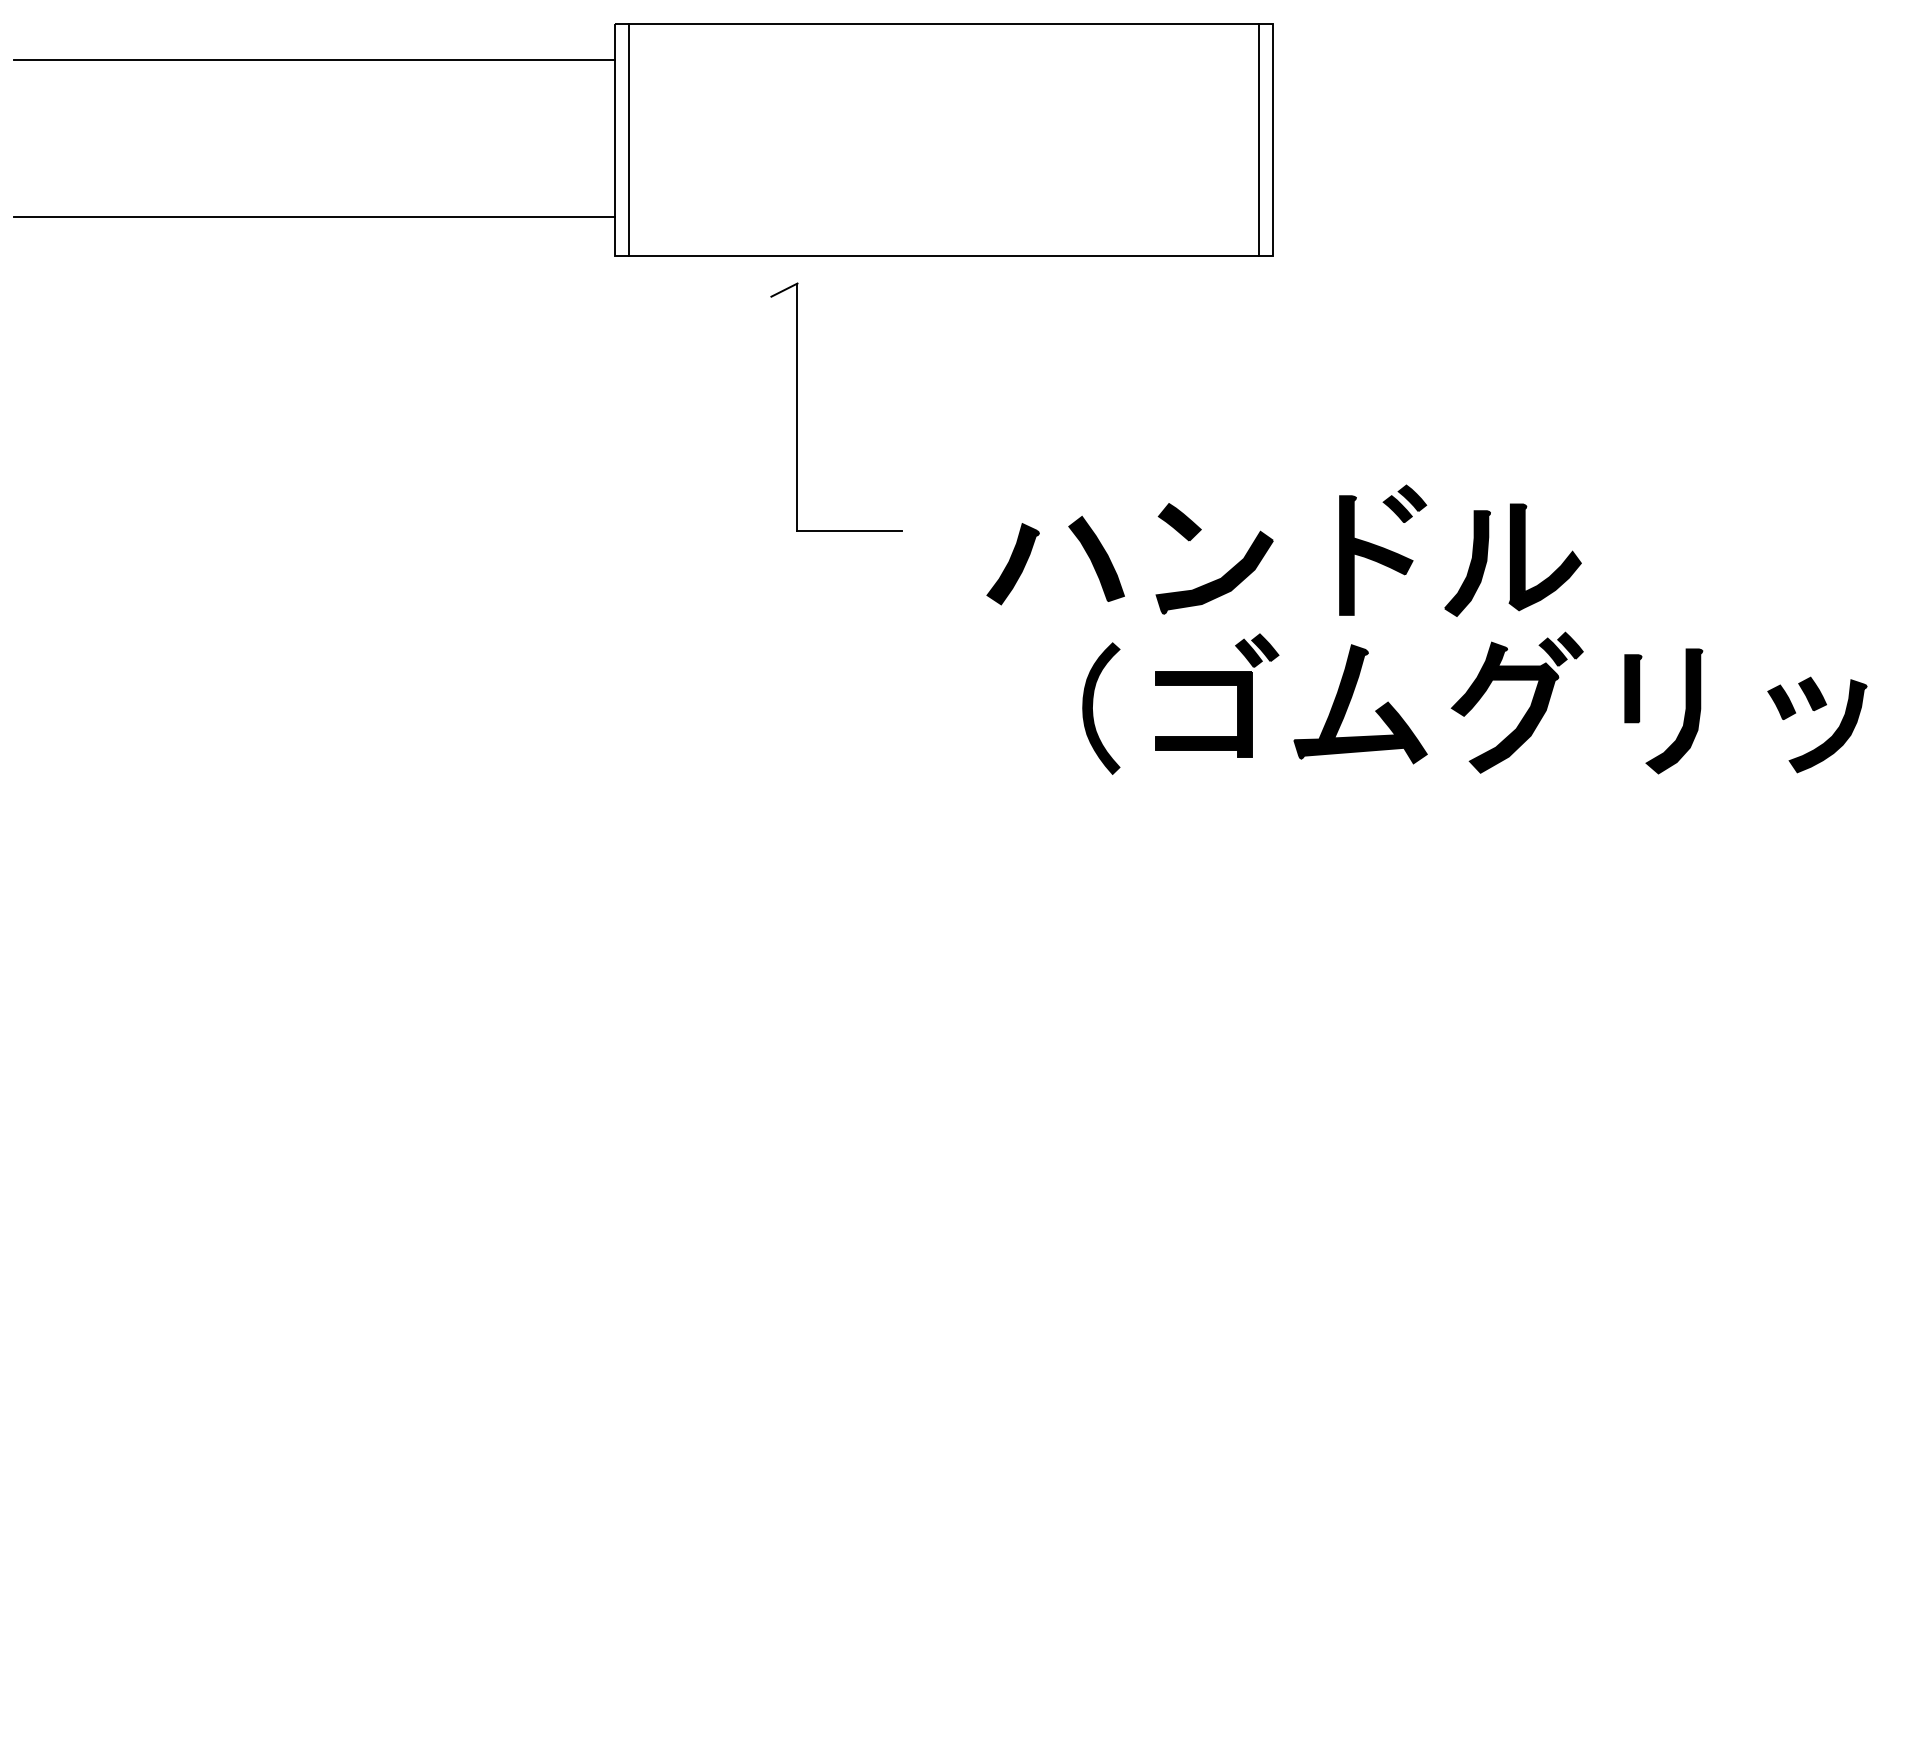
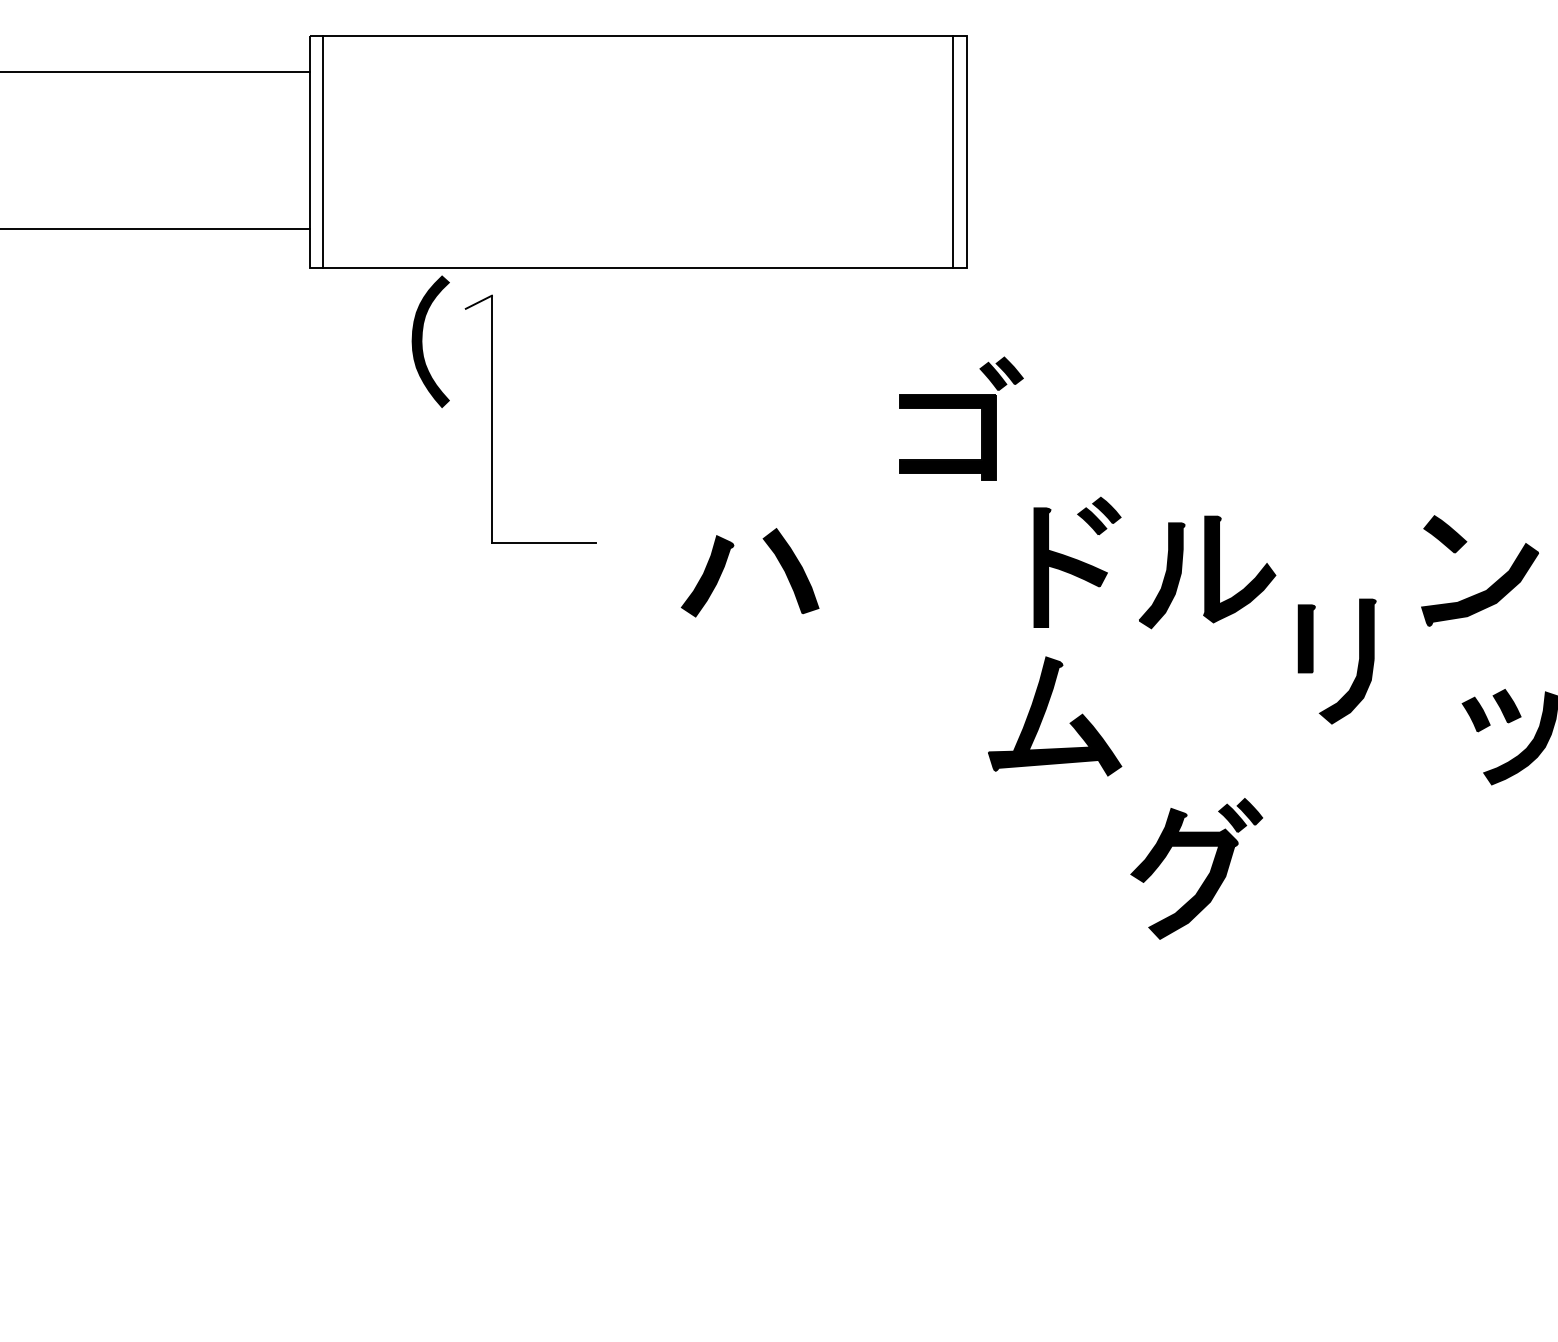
part: (1226, 572) -> (1491, 584), moved
part: (1217, 685) -> (961, 408), moved
part: (1528, 708) -> (1207, 874), moved
part: (1093, 712) -> (422, 345), moved
part: (1684, 714) -> (1357, 664), moved

